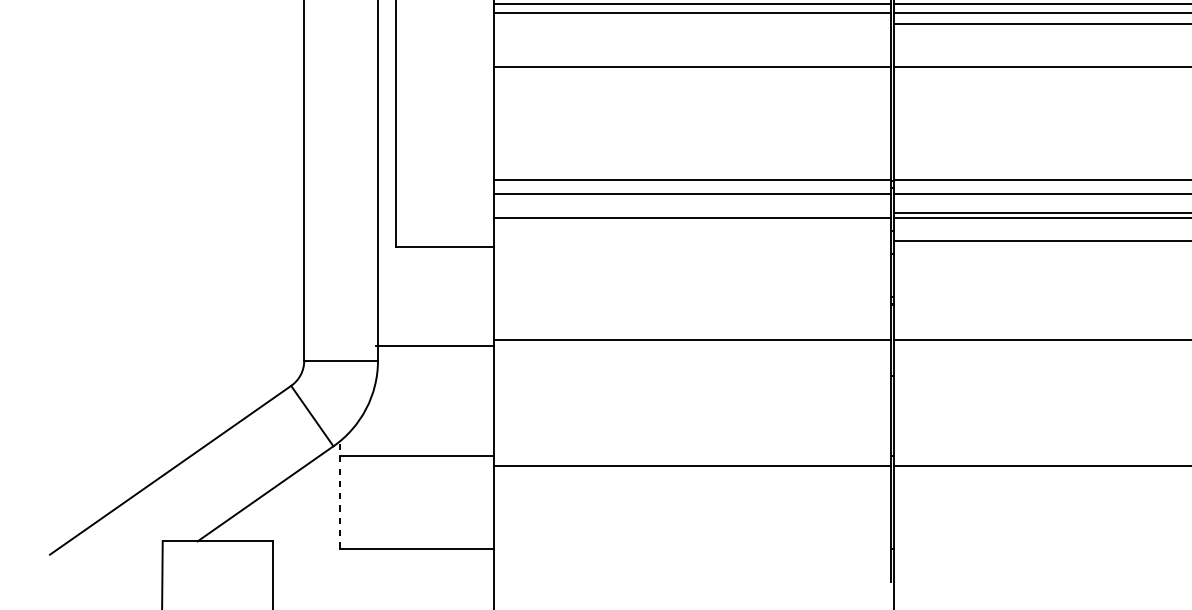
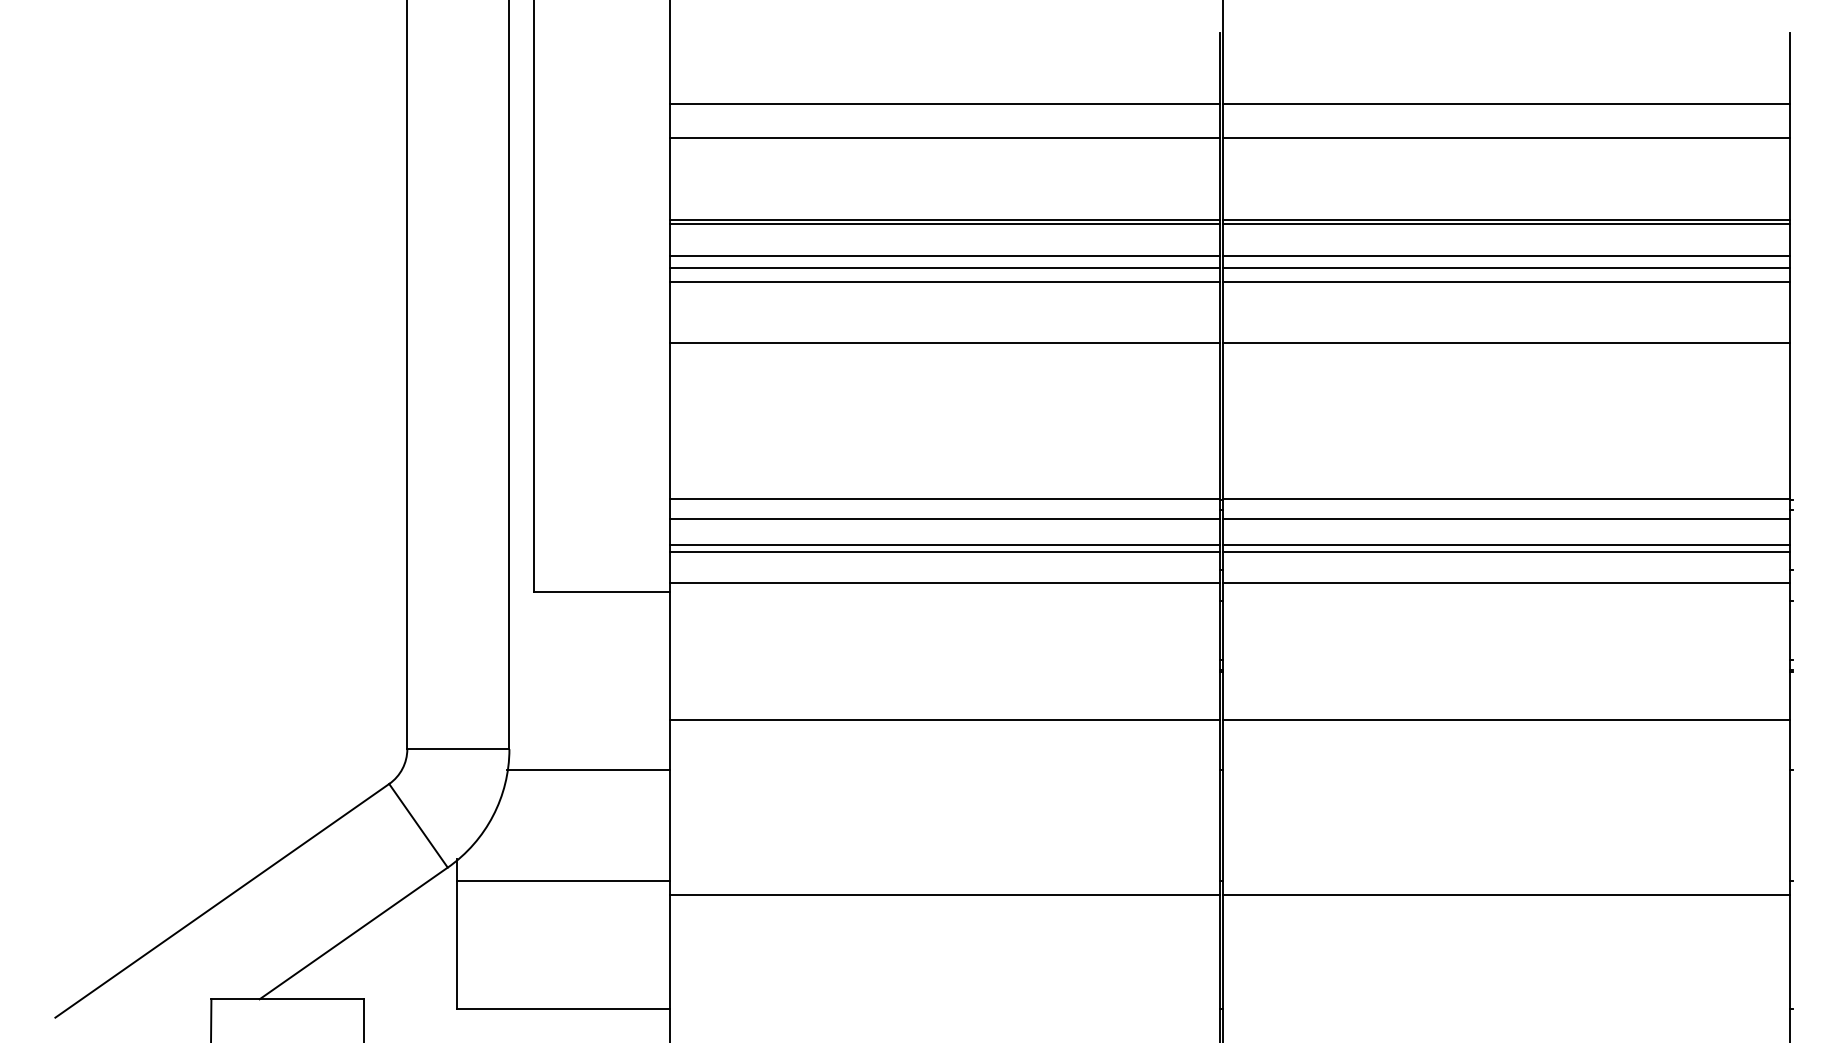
line: (693, 23) -> (945, 282), added
line: (693, 212) -> (945, 544), added
line: (693, 240) -> (945, 582), added
line: (435, 346) -> (588, 770), moved
line: (340, 494) -> (457, 934), dashed -> solid

